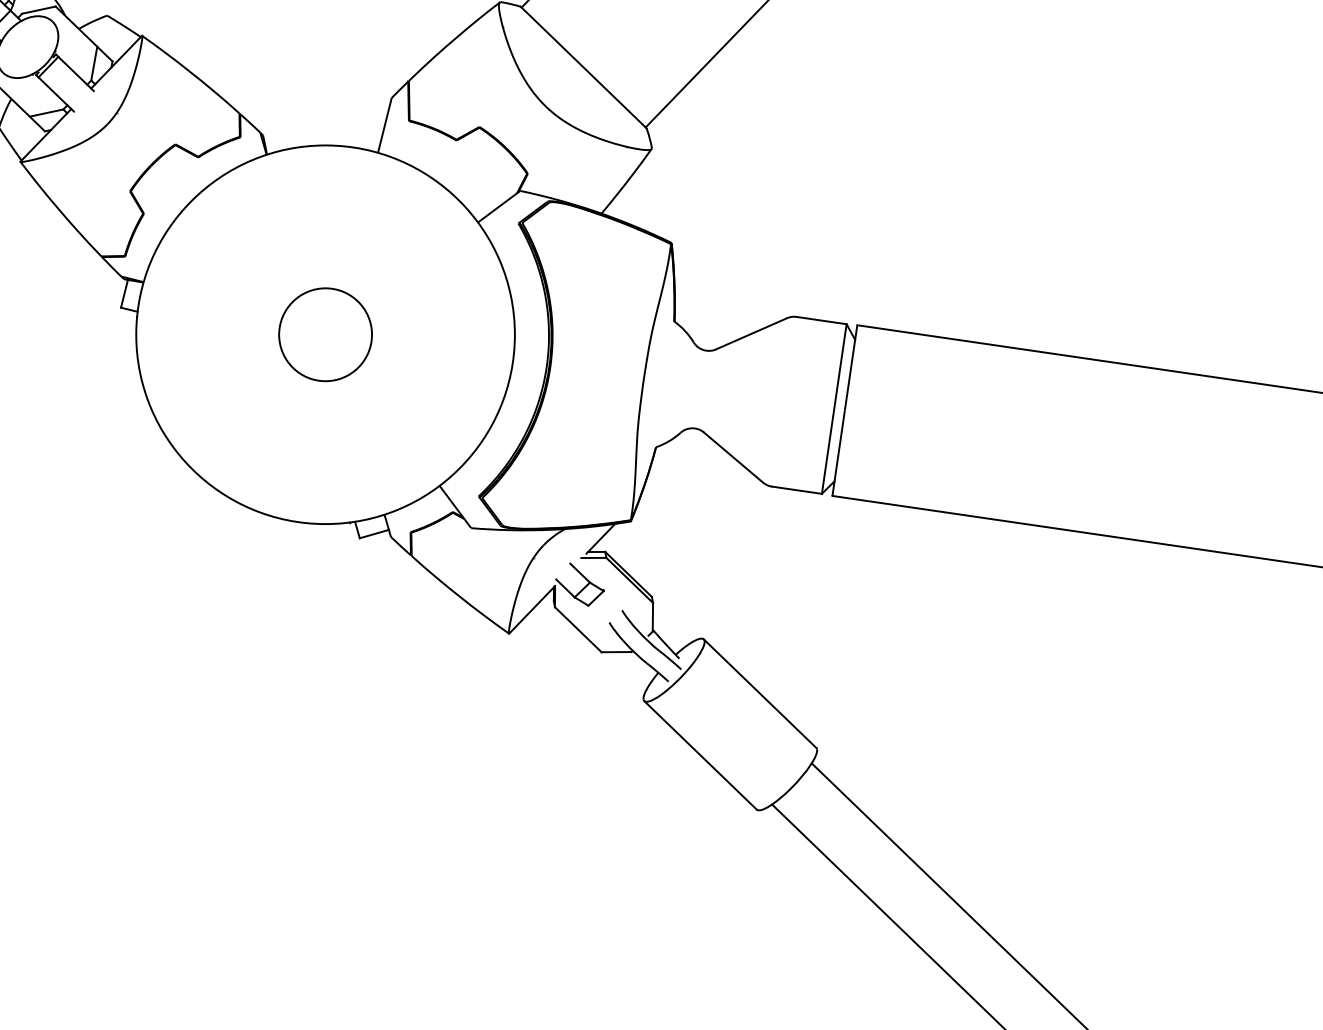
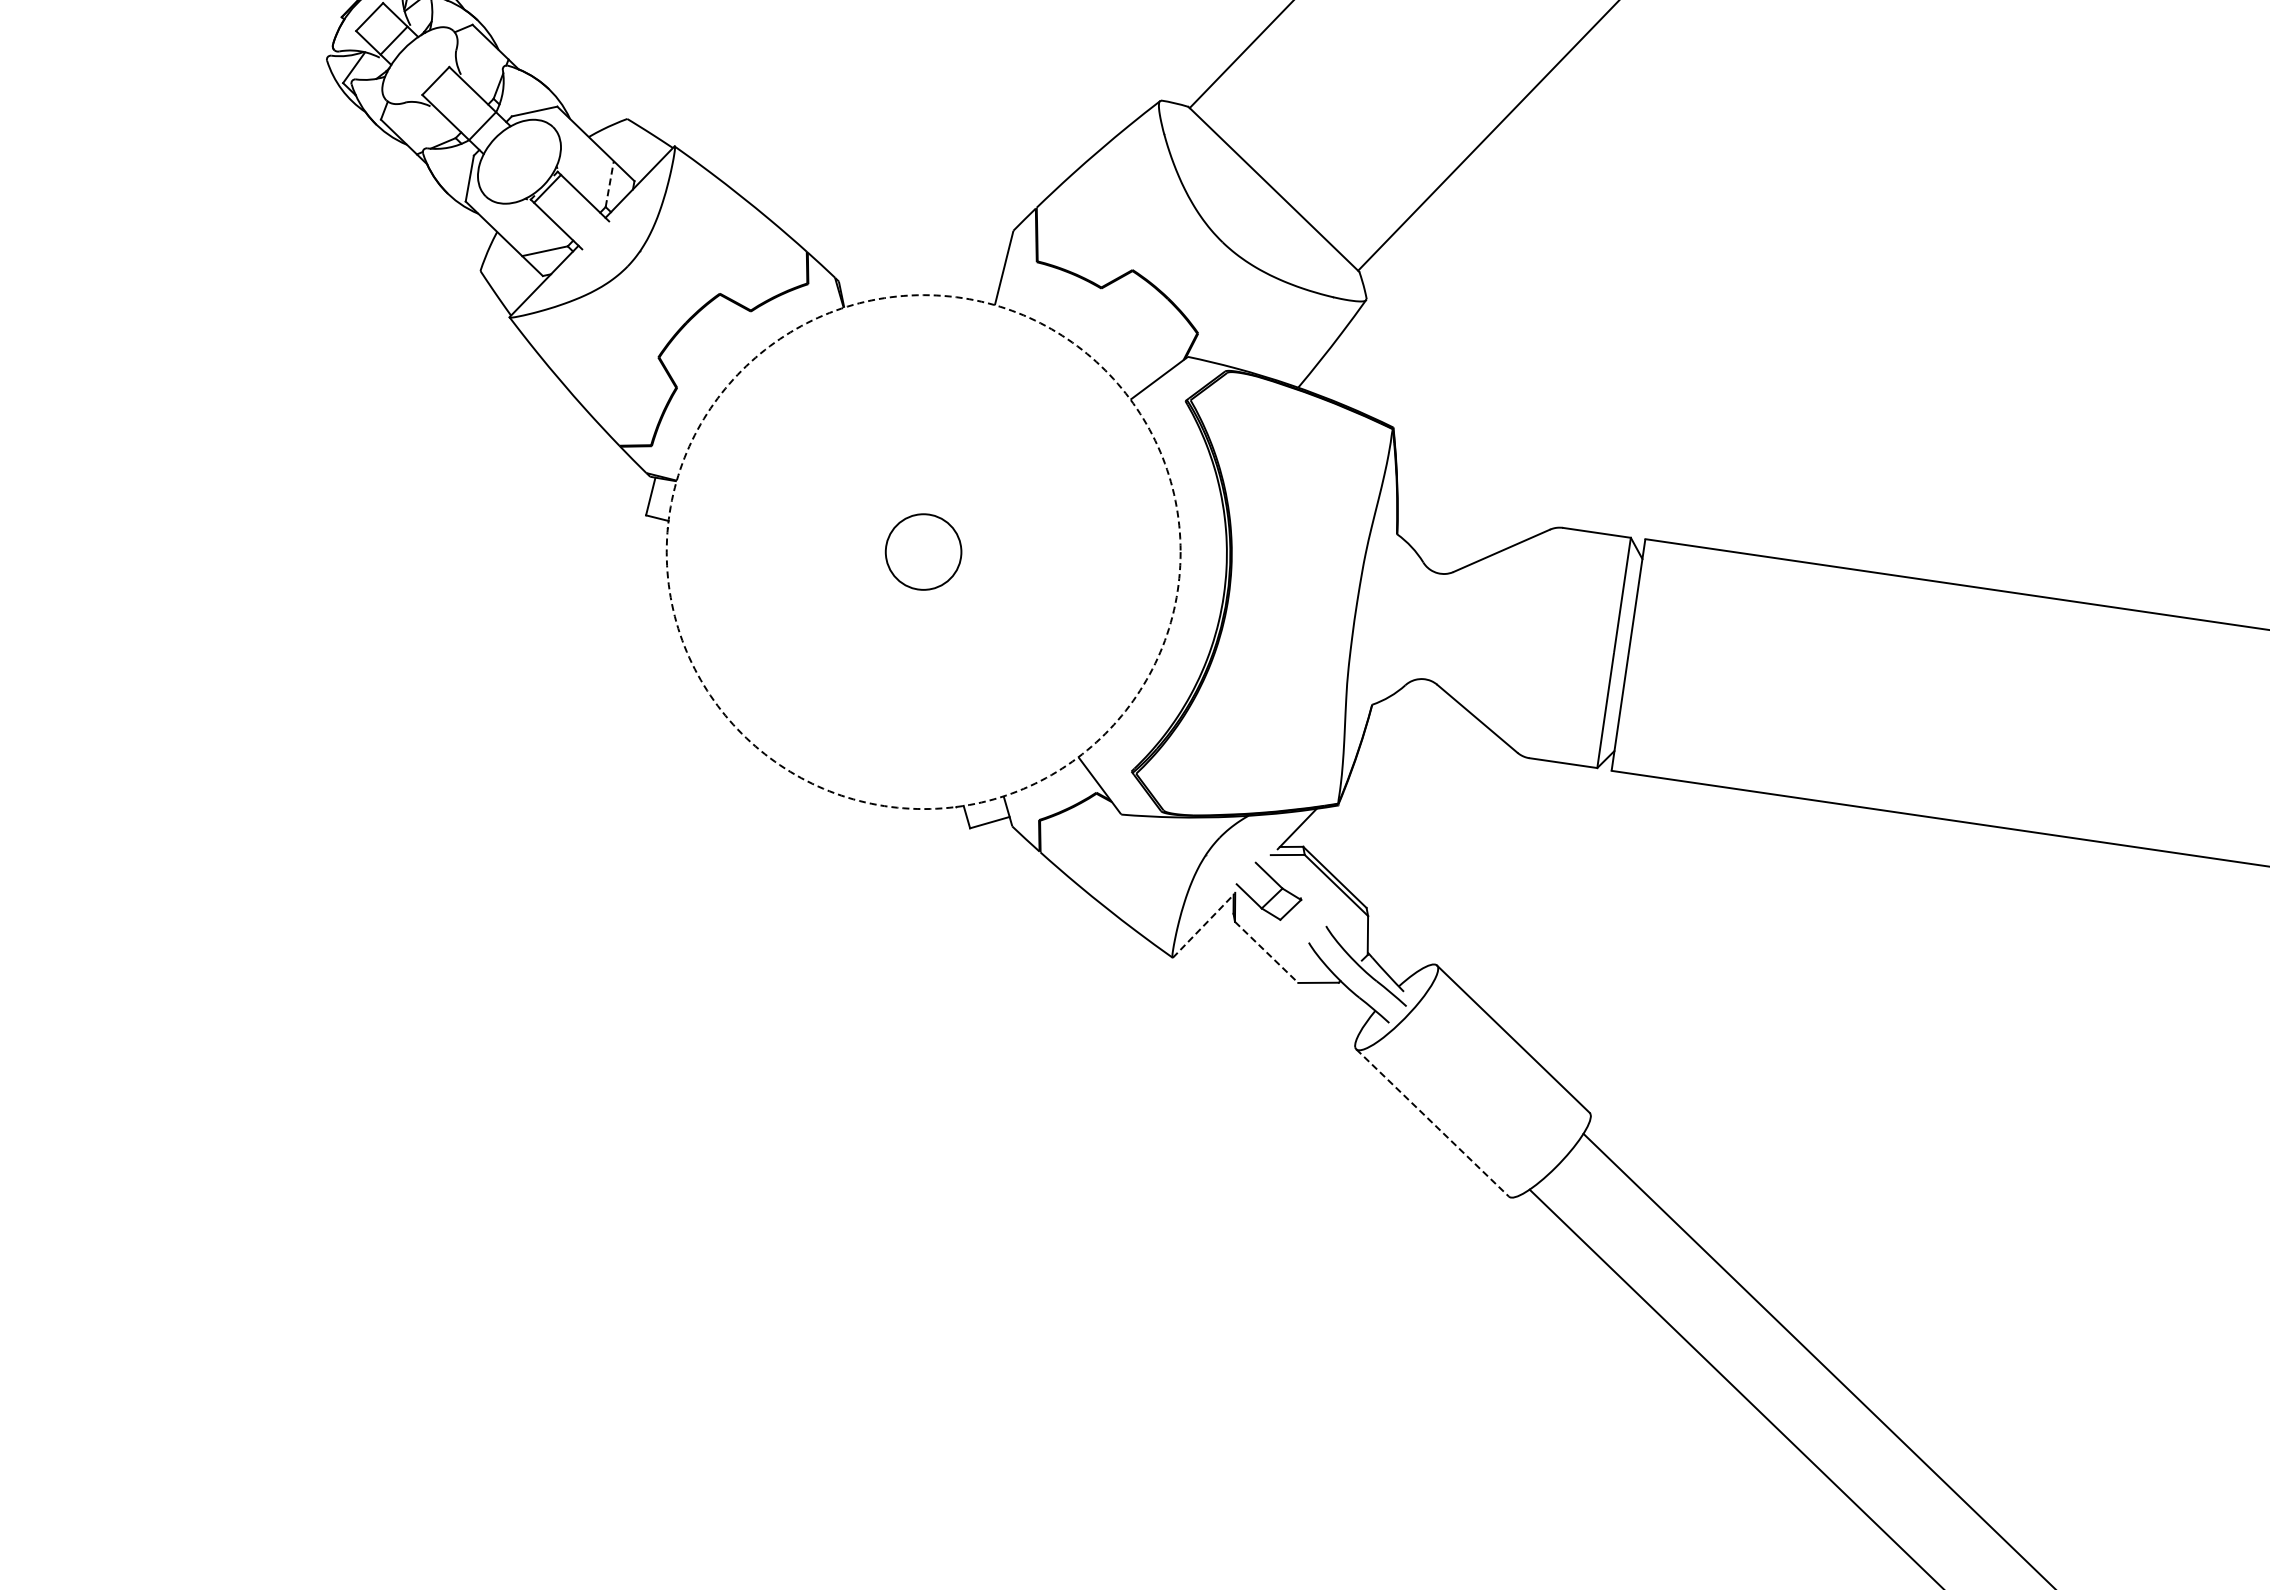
line: (94, 63) -> (609, 183), solid -> dashed
circle: (325, 334) -> (923, 551), size x0.6
circle: (325, 335) -> (923, 552), solid -> dashed
line: (531, 609) -> (1203, 925), solid -> dashed
line: (578, 629) -> (1266, 952), solid -> dashed
line: (700, 755) -> (1432, 1123), solid -> dashed

